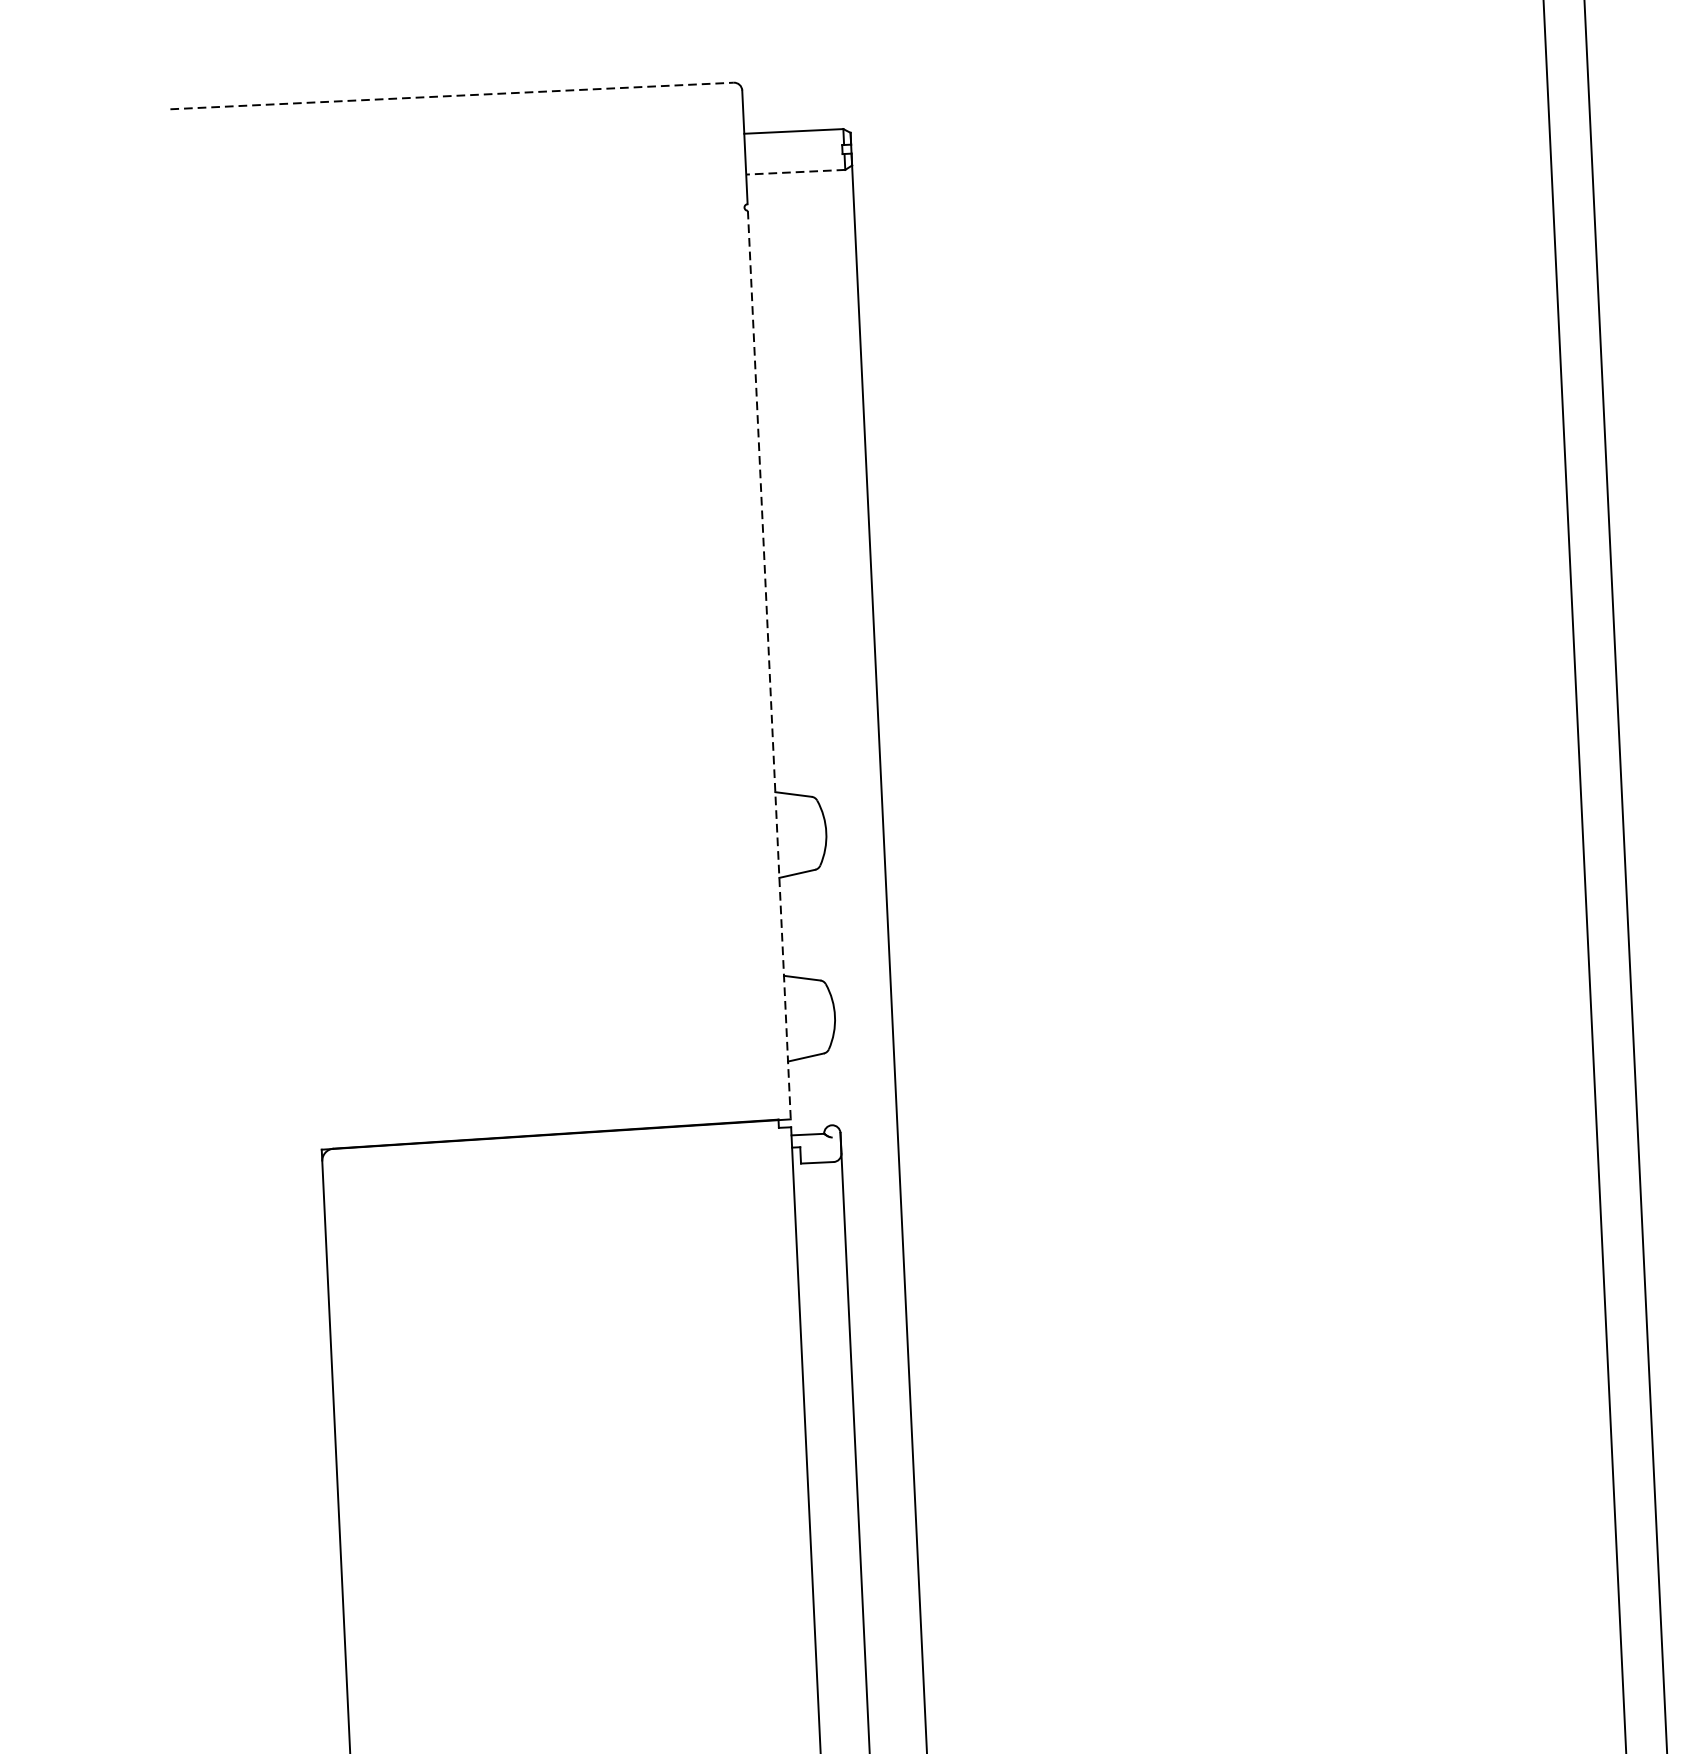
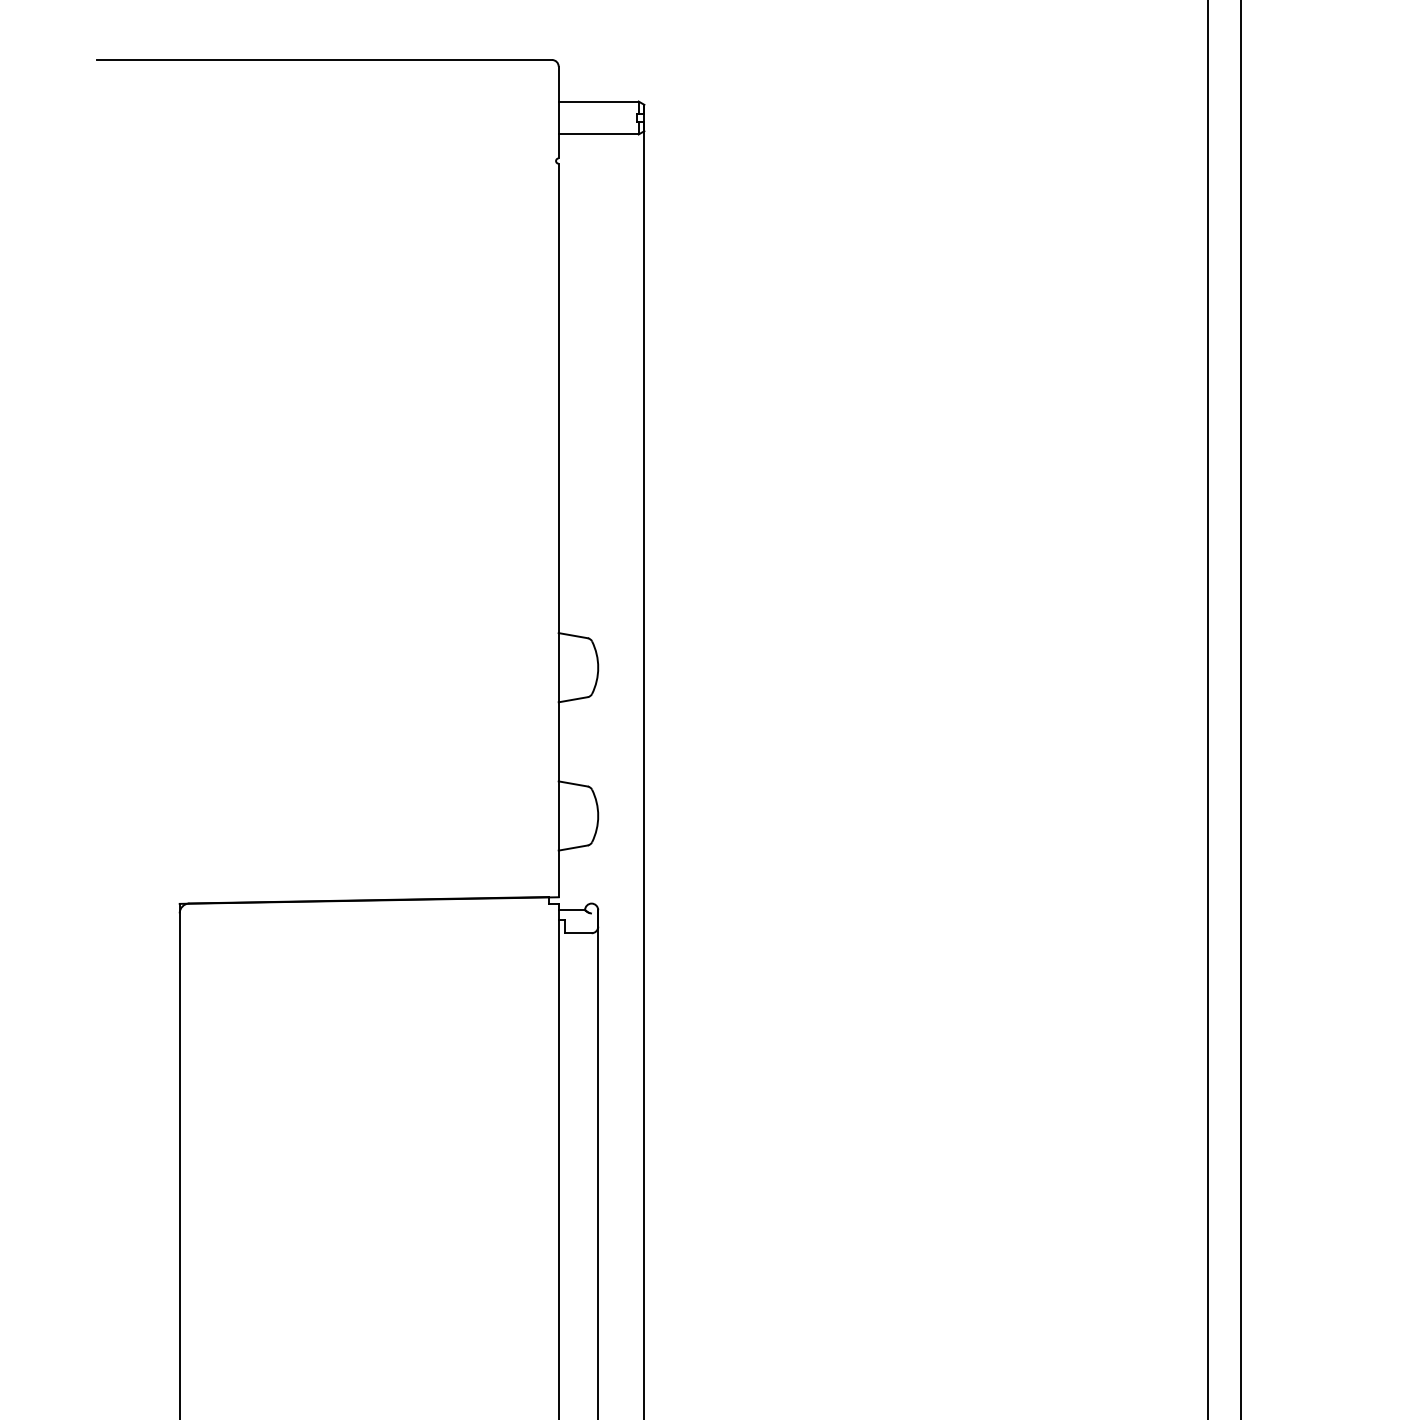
line: (453, 96) -> (325, 60), dashed -> solid
line: (795, 172) -> (598, 134), dashed -> solid
line: (769, 665) -> (558, 530), dashed -> solid

